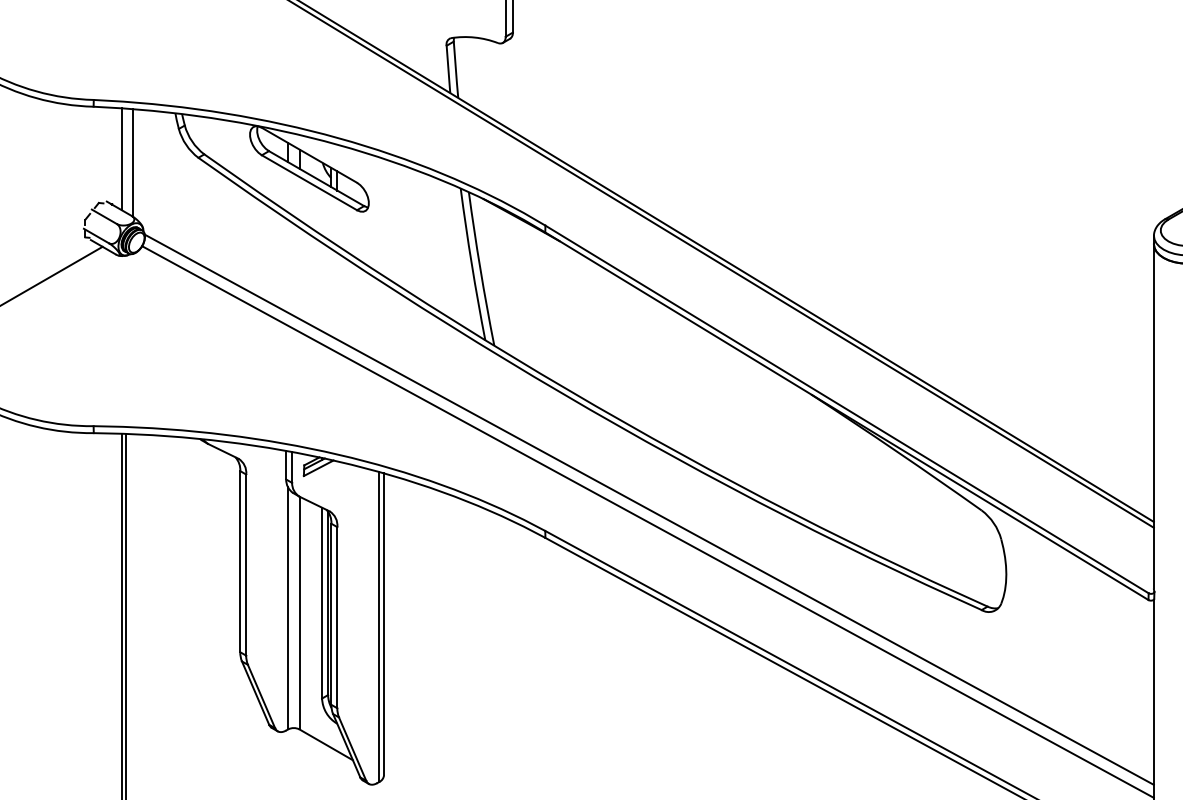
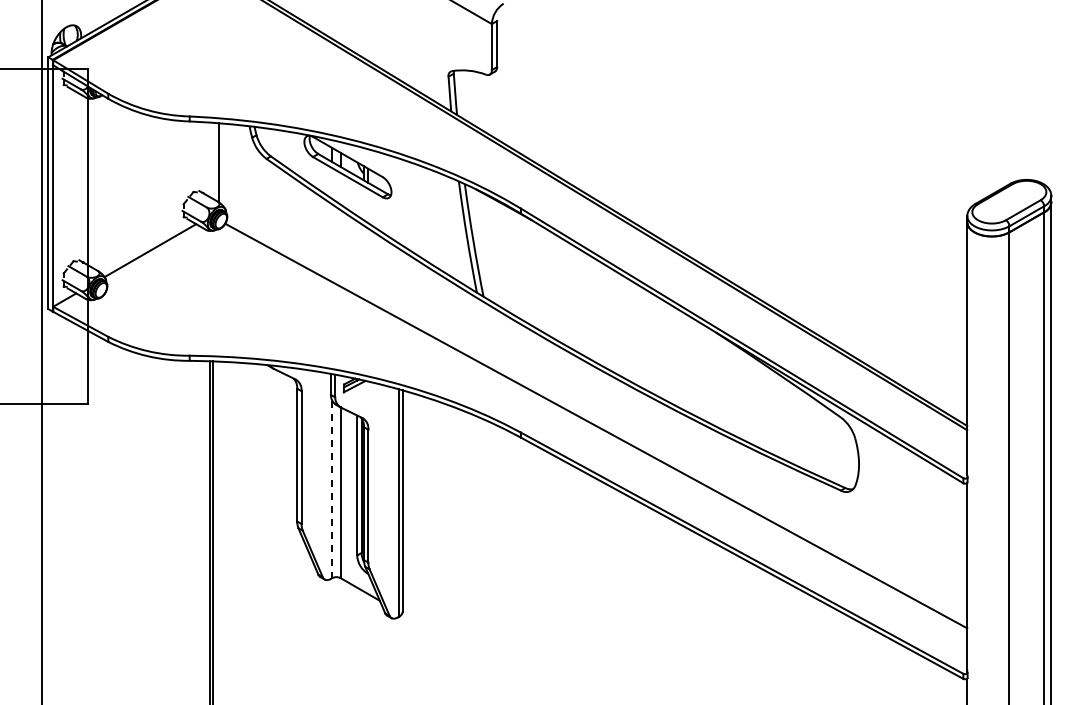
line: (122, 158) -> (210, 159), removed
line: (649, 509) -> (597, 416), removed
line: (288, 608) -> (332, 489), solid -> dashed

